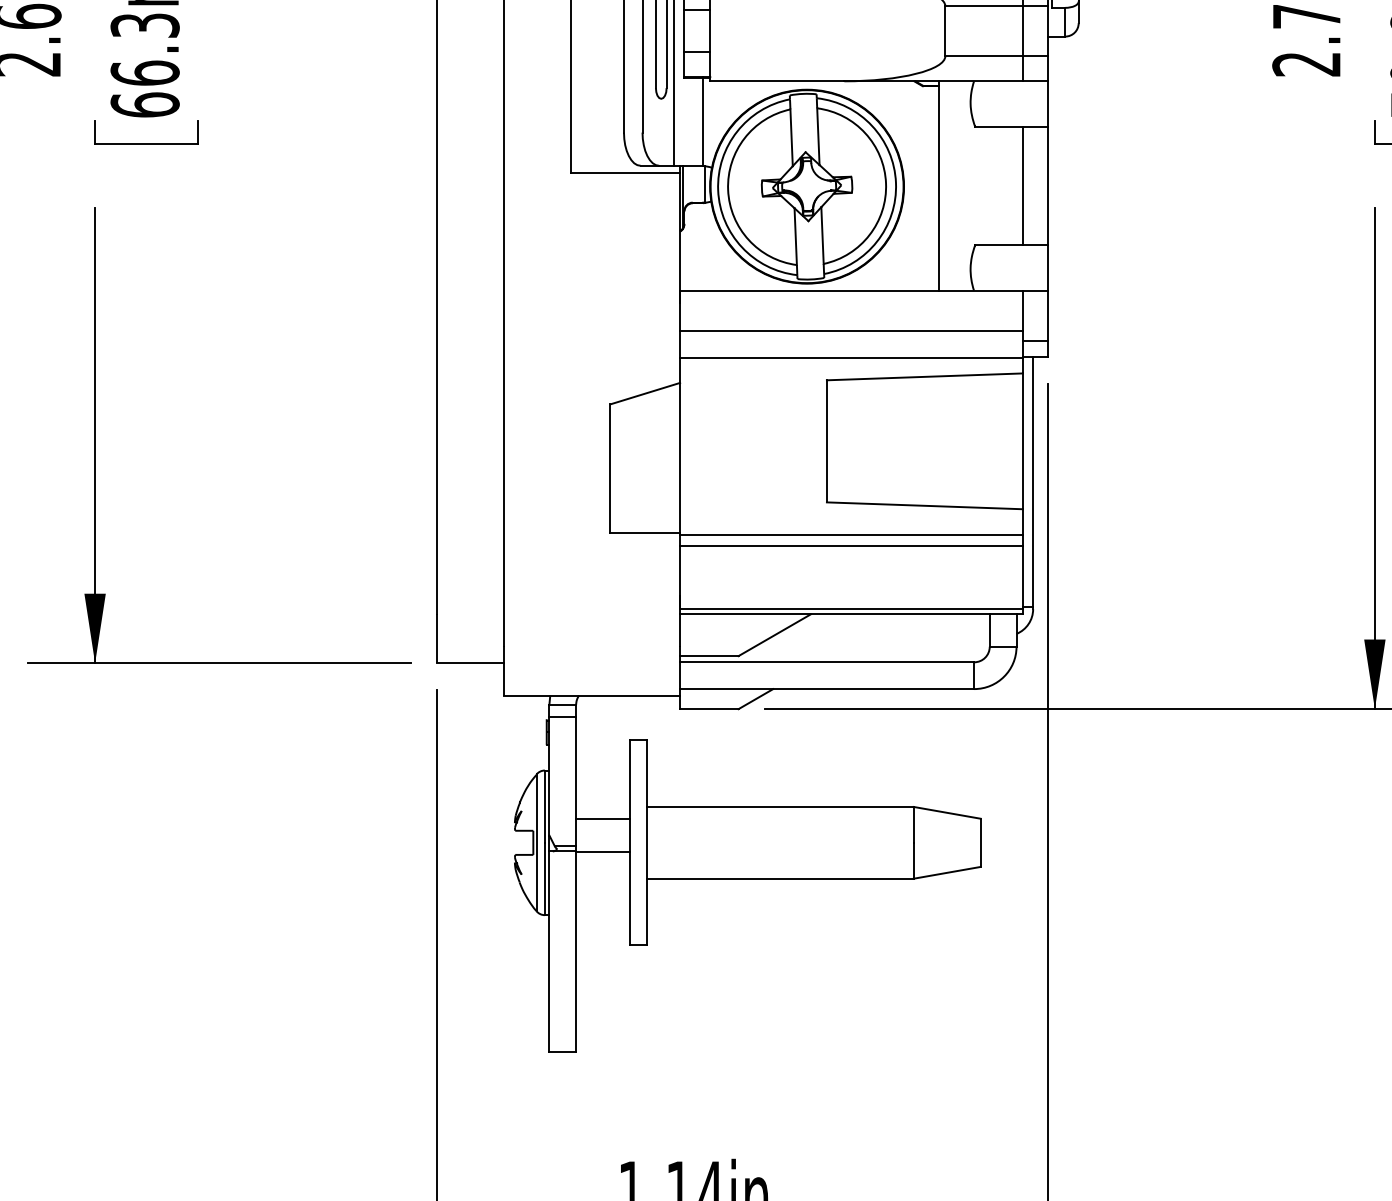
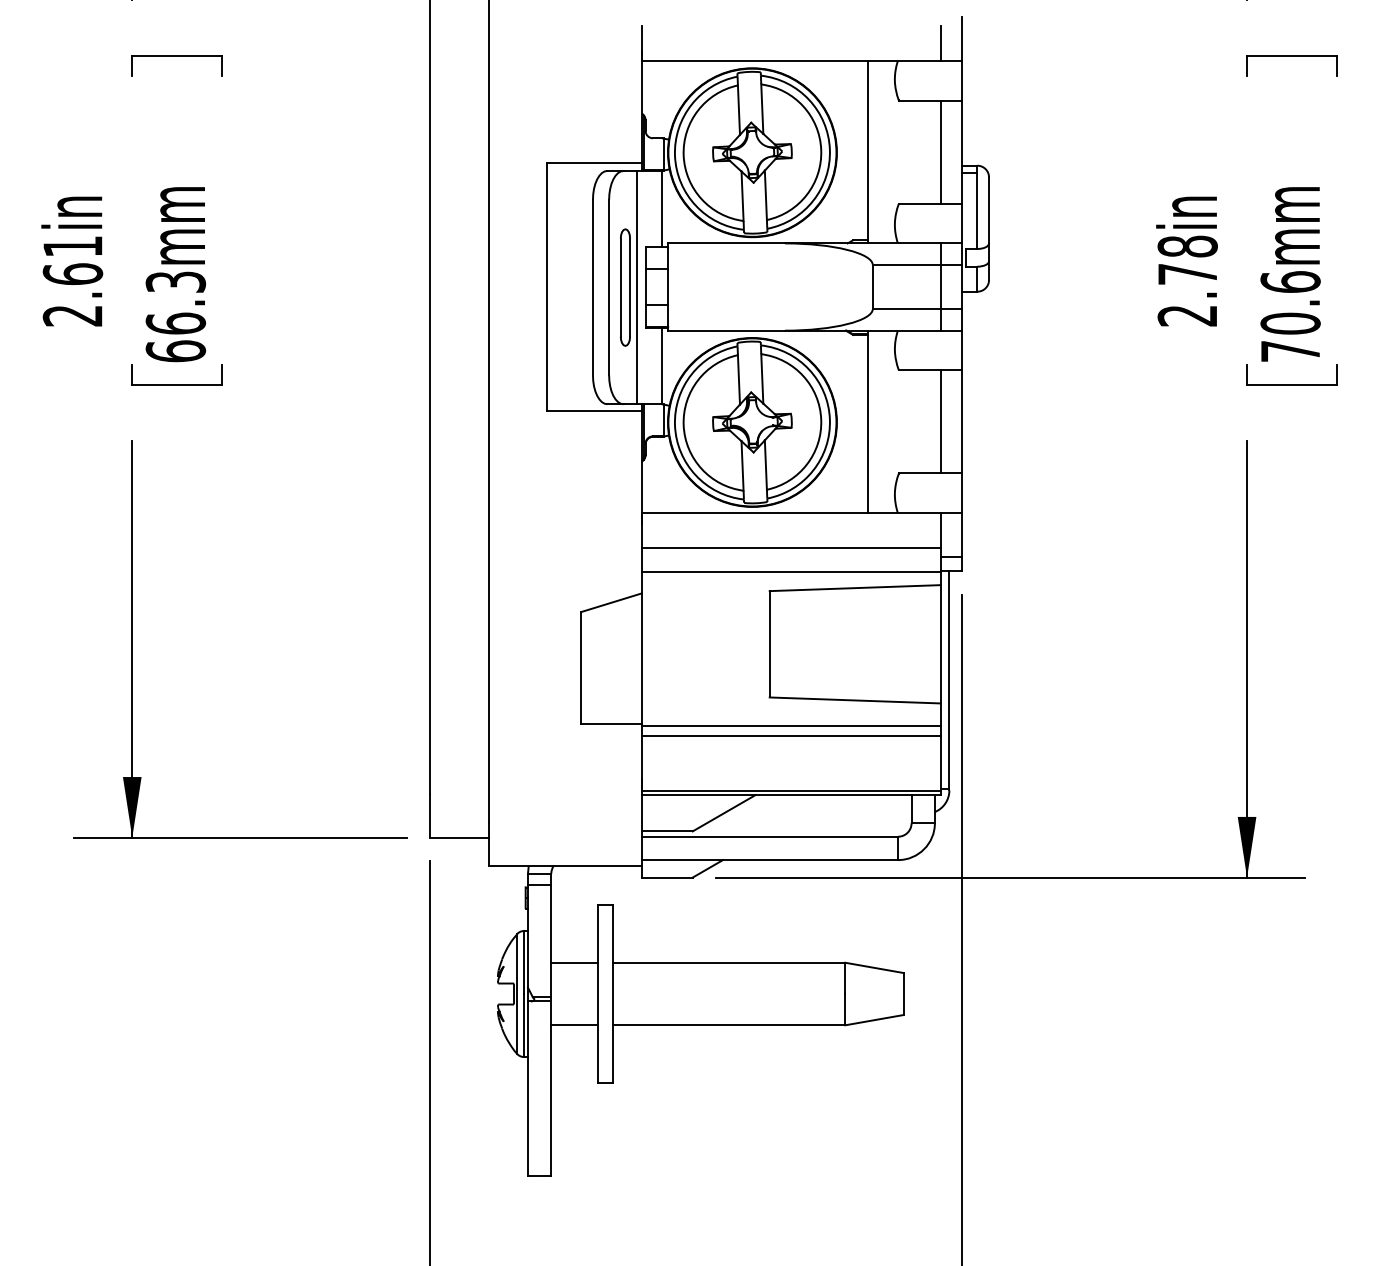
line: (602, 819) -> (574, 1025), moved
line: (602, 851) -> (574, 962), moved

